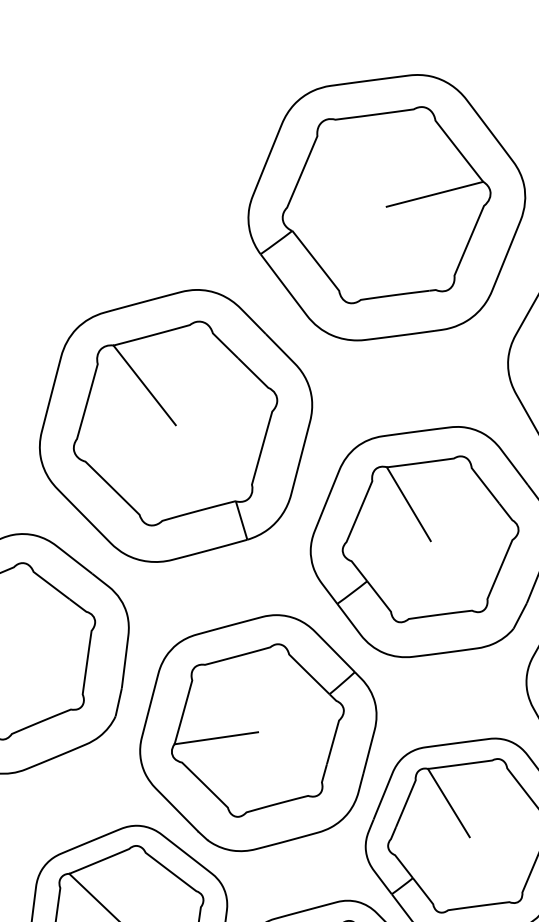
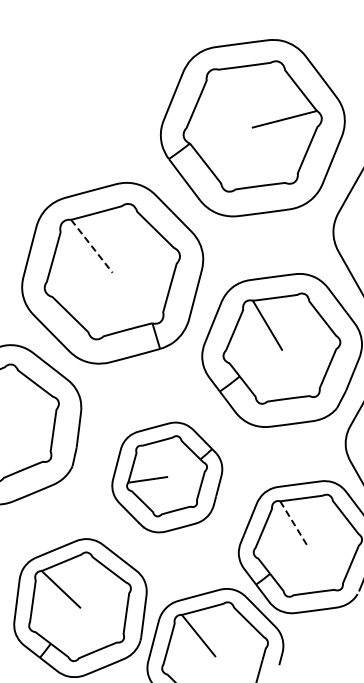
line: (144, 385) -> (91, 246), solid -> dashed
part: (256, 733) -> (166, 477), size x0.7
line: (449, 802) -> (294, 523), solid -> dashed

